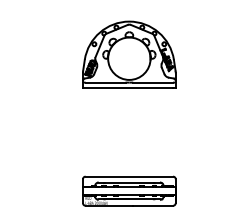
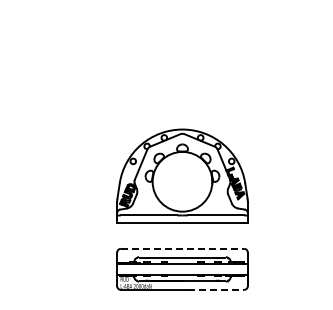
part: (129, 54) -> (182, 175), moved
line: (129, 176) -> (182, 248), solid -> dashed
line: (153, 205) -> (216, 289), solid -> dashed

